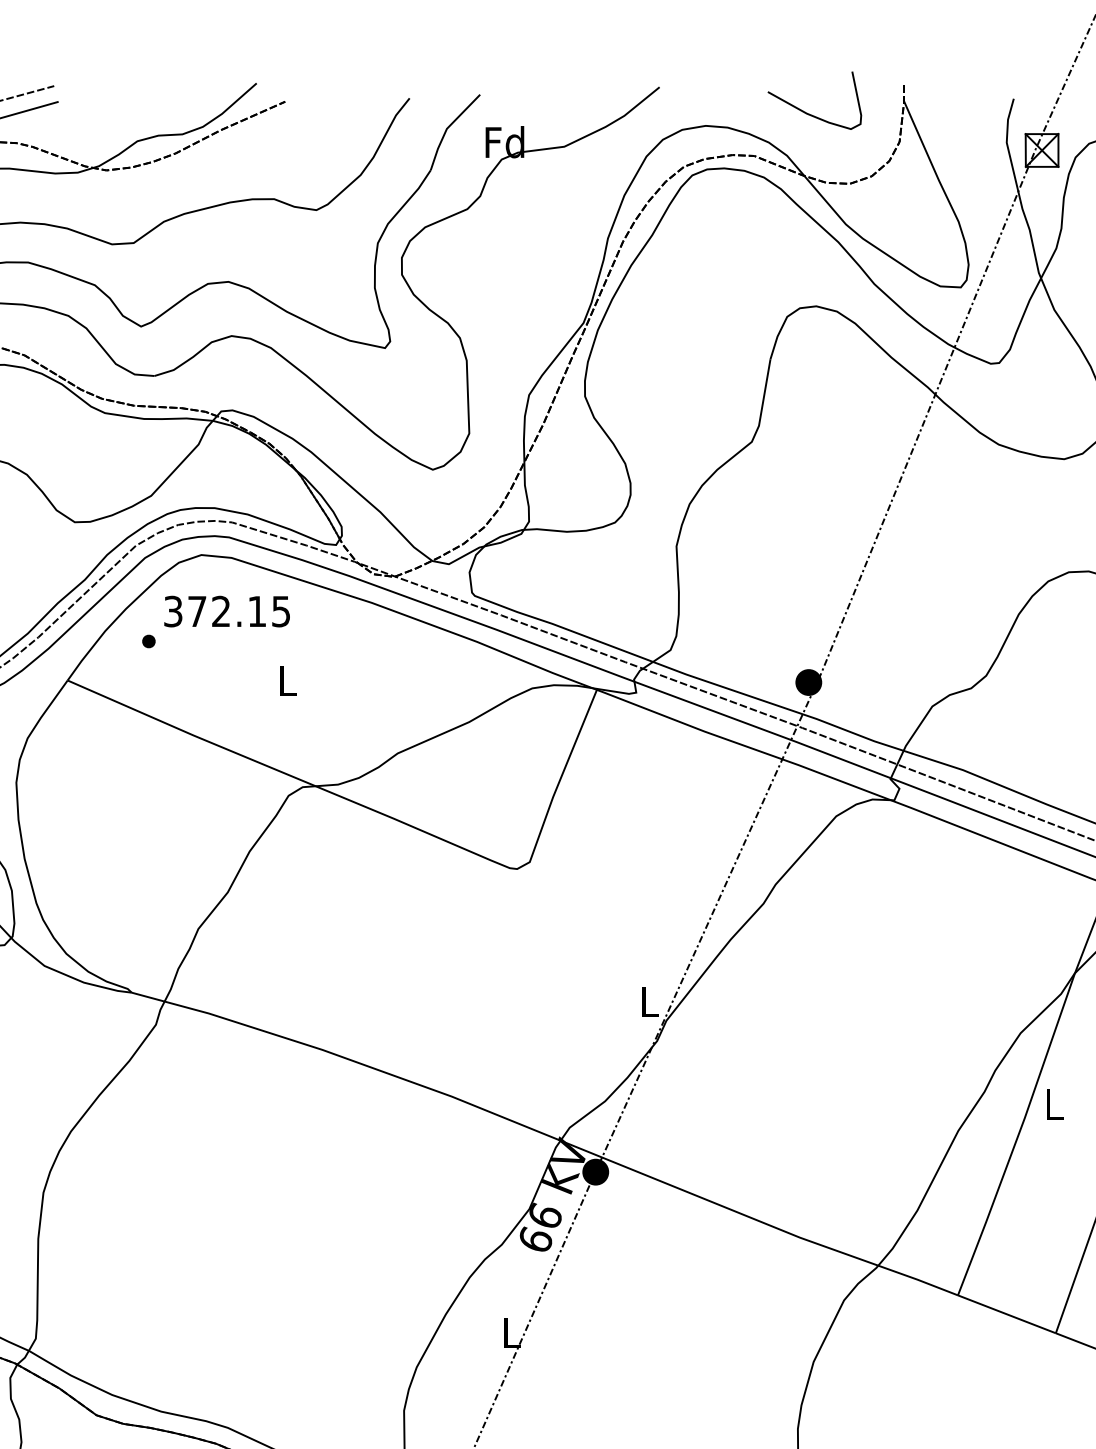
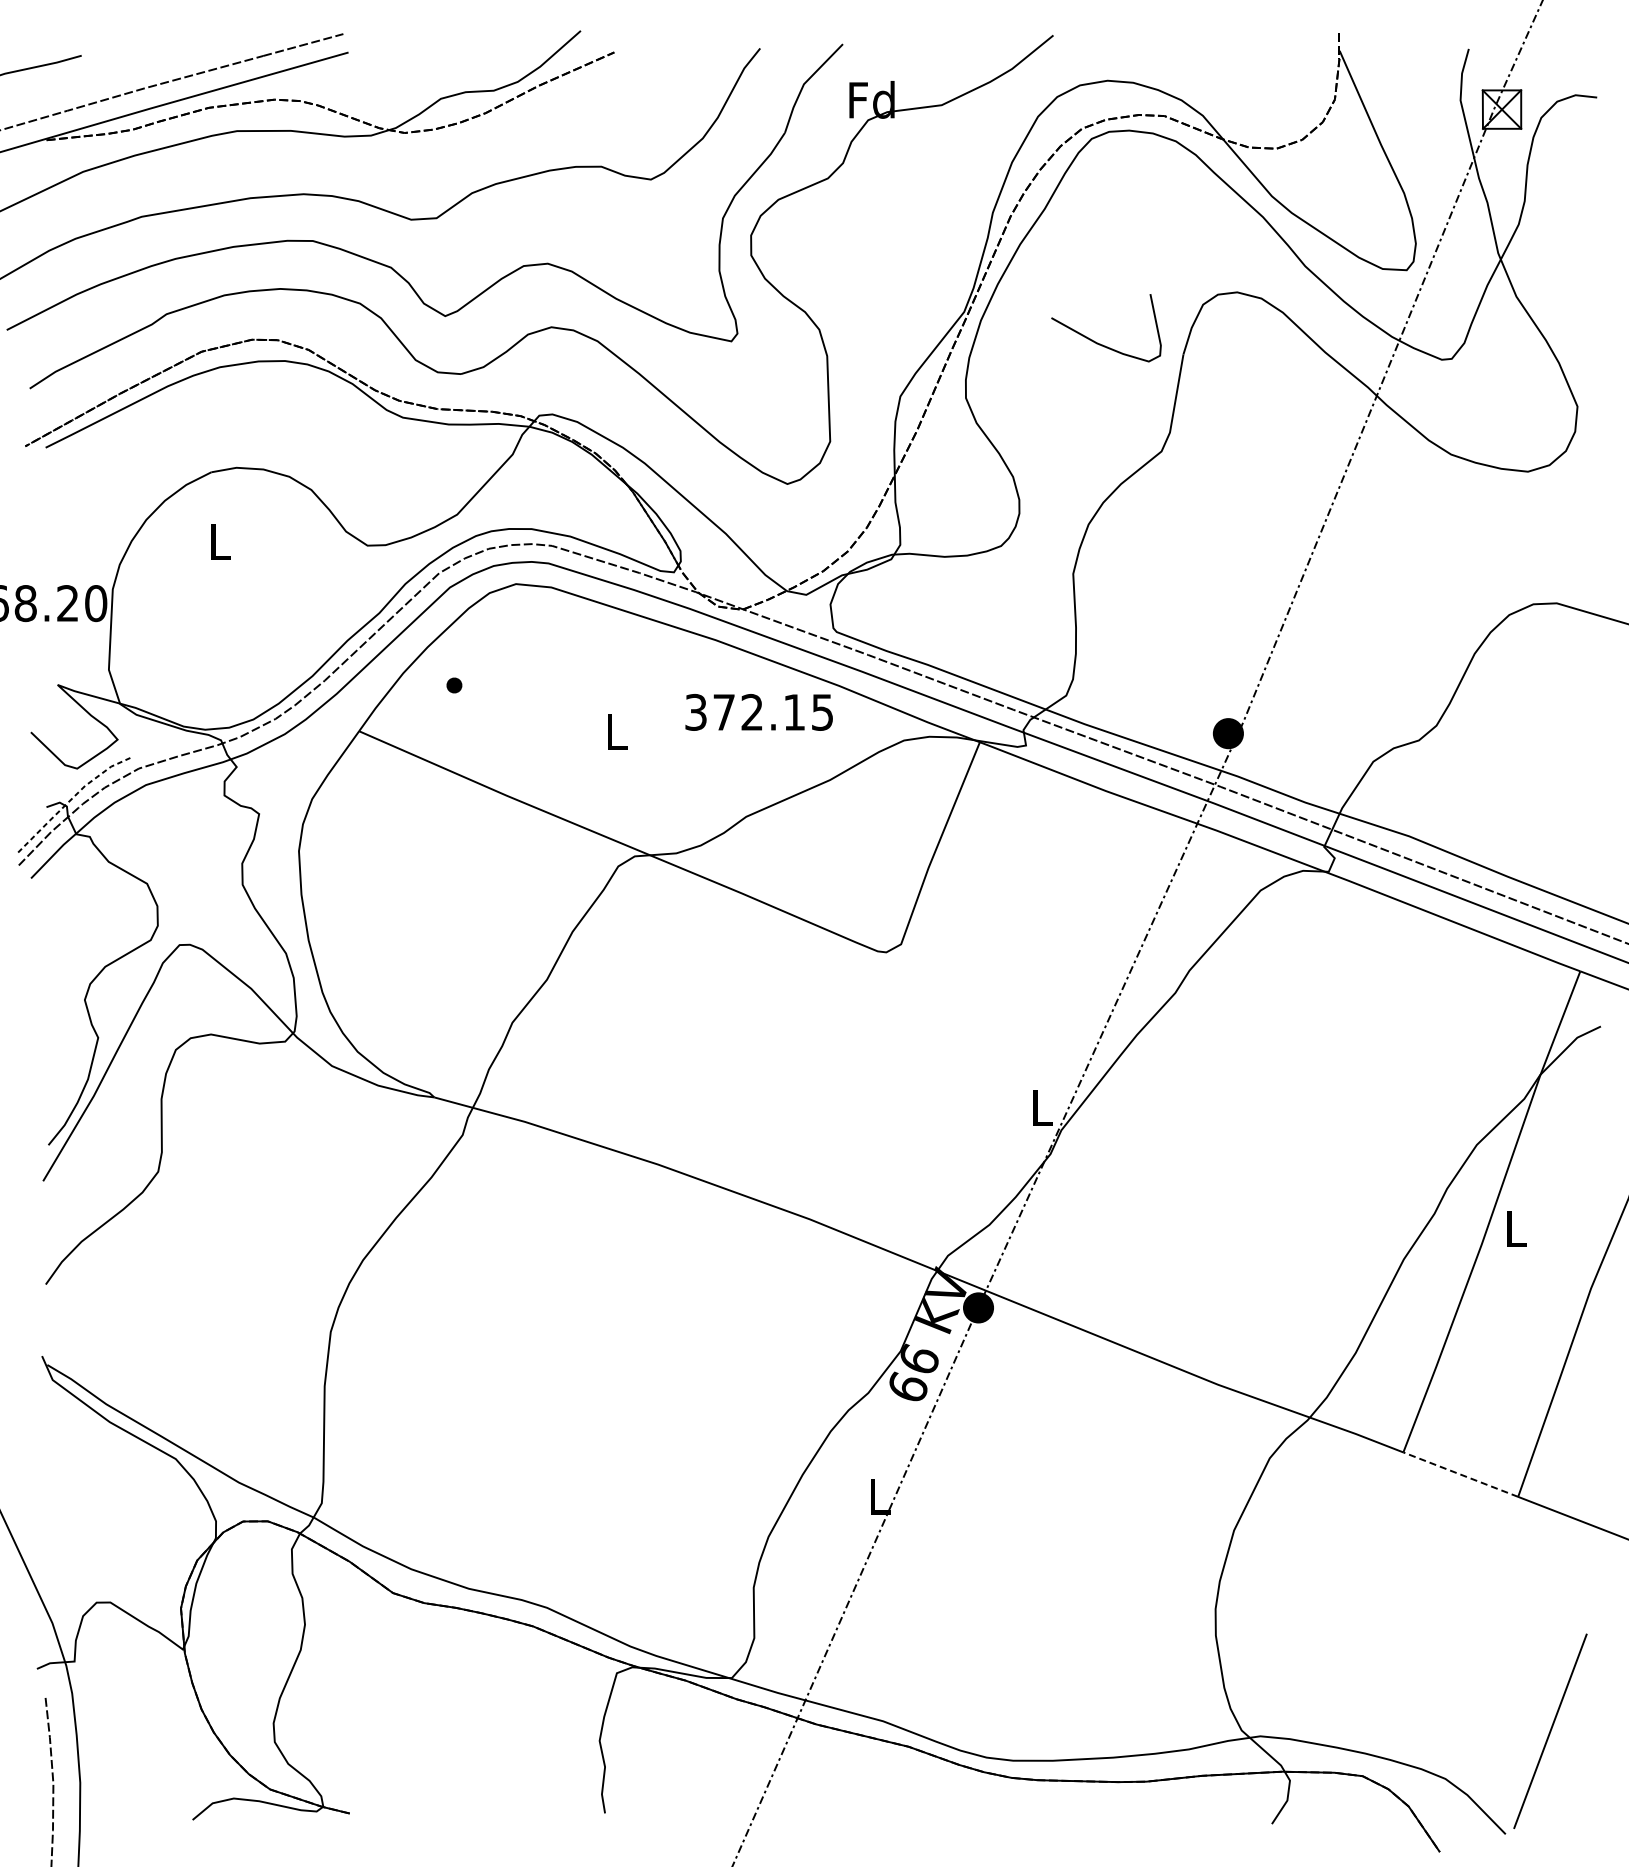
curve: (809, 113) -> (1100, 343), moved
text: (226, 611) -> (758, 712), moved
line: (1006, 1314) -> (1460, 1474), solid -> dashed

